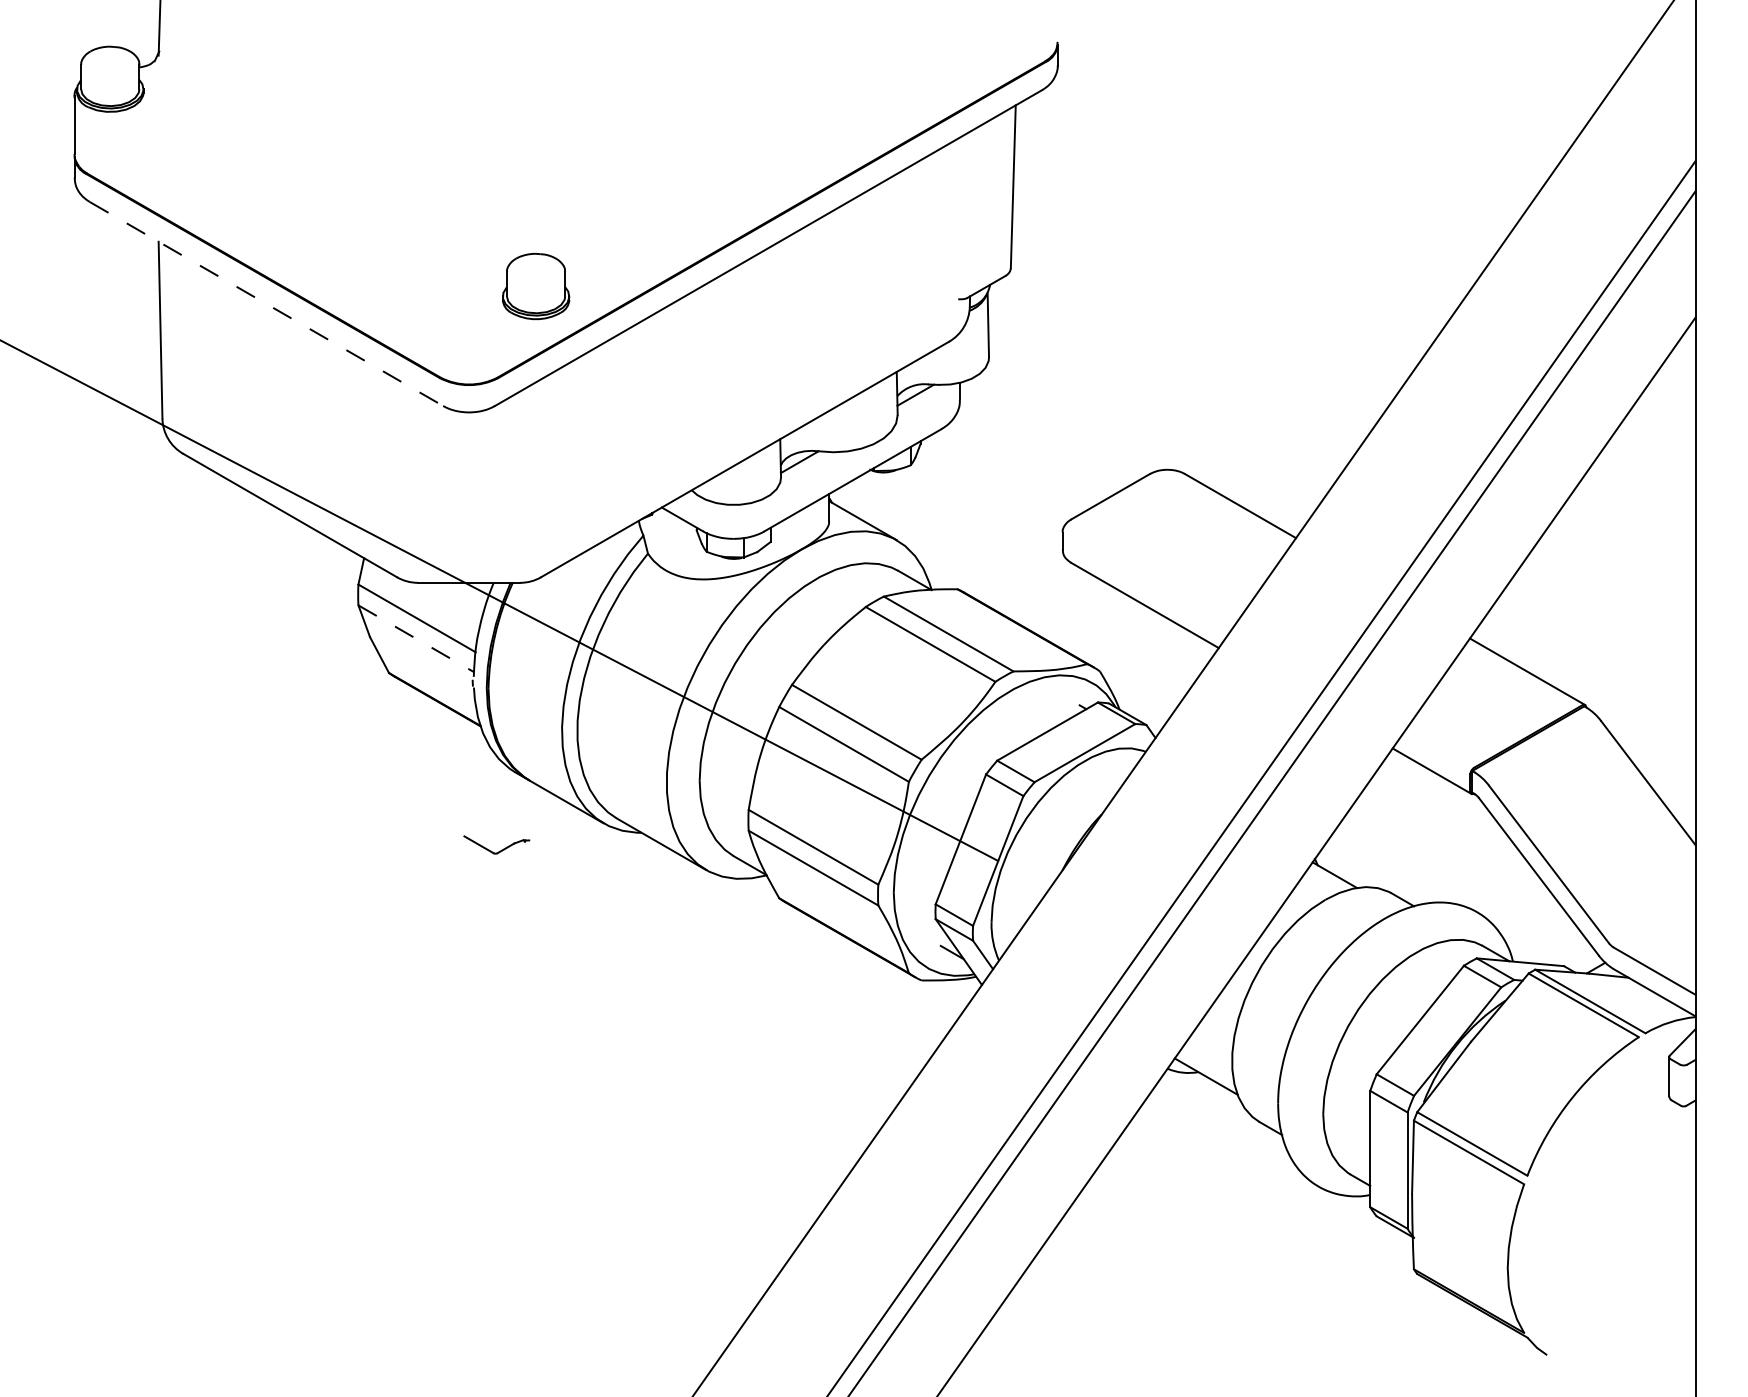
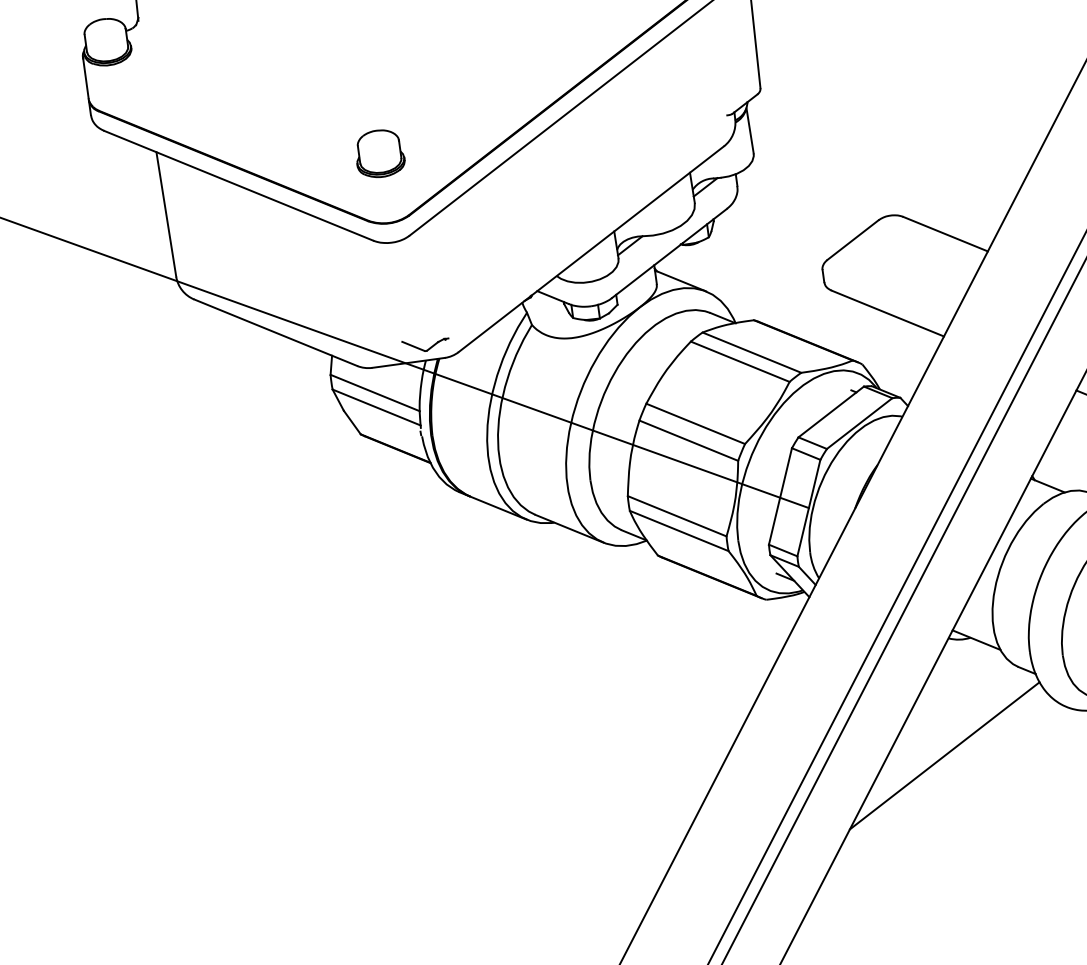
part: (536, 286) -> (380, 153), moved
line: (266, 304) -> (238, 186), dashed -> solid
line: (416, 638) -> (376, 407), dashed -> solid
part: (501, 849) -> (429, 347), moved
line: (1139, 1231) -> (944, 755), added

